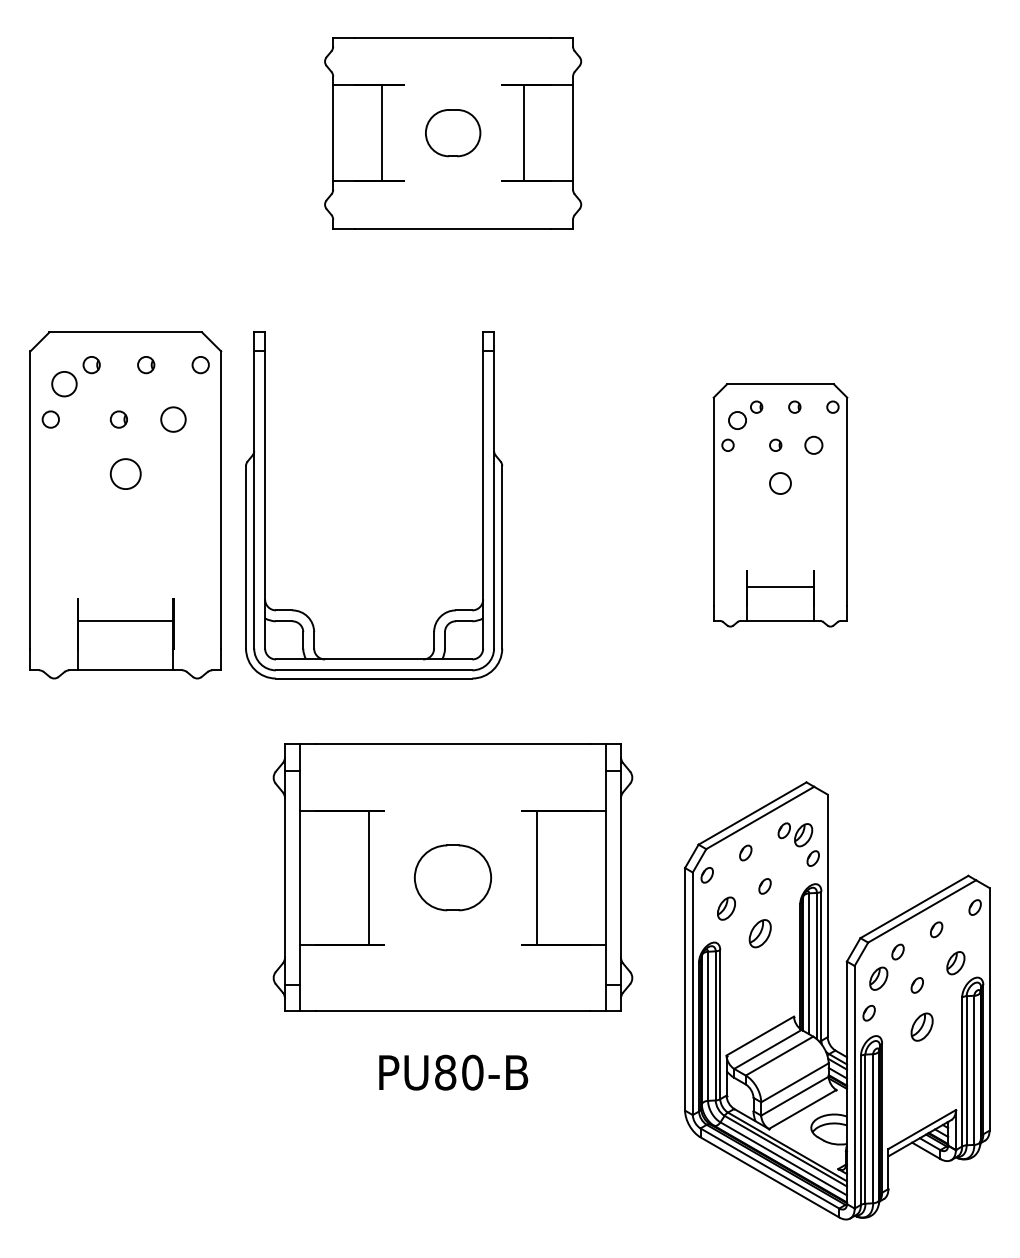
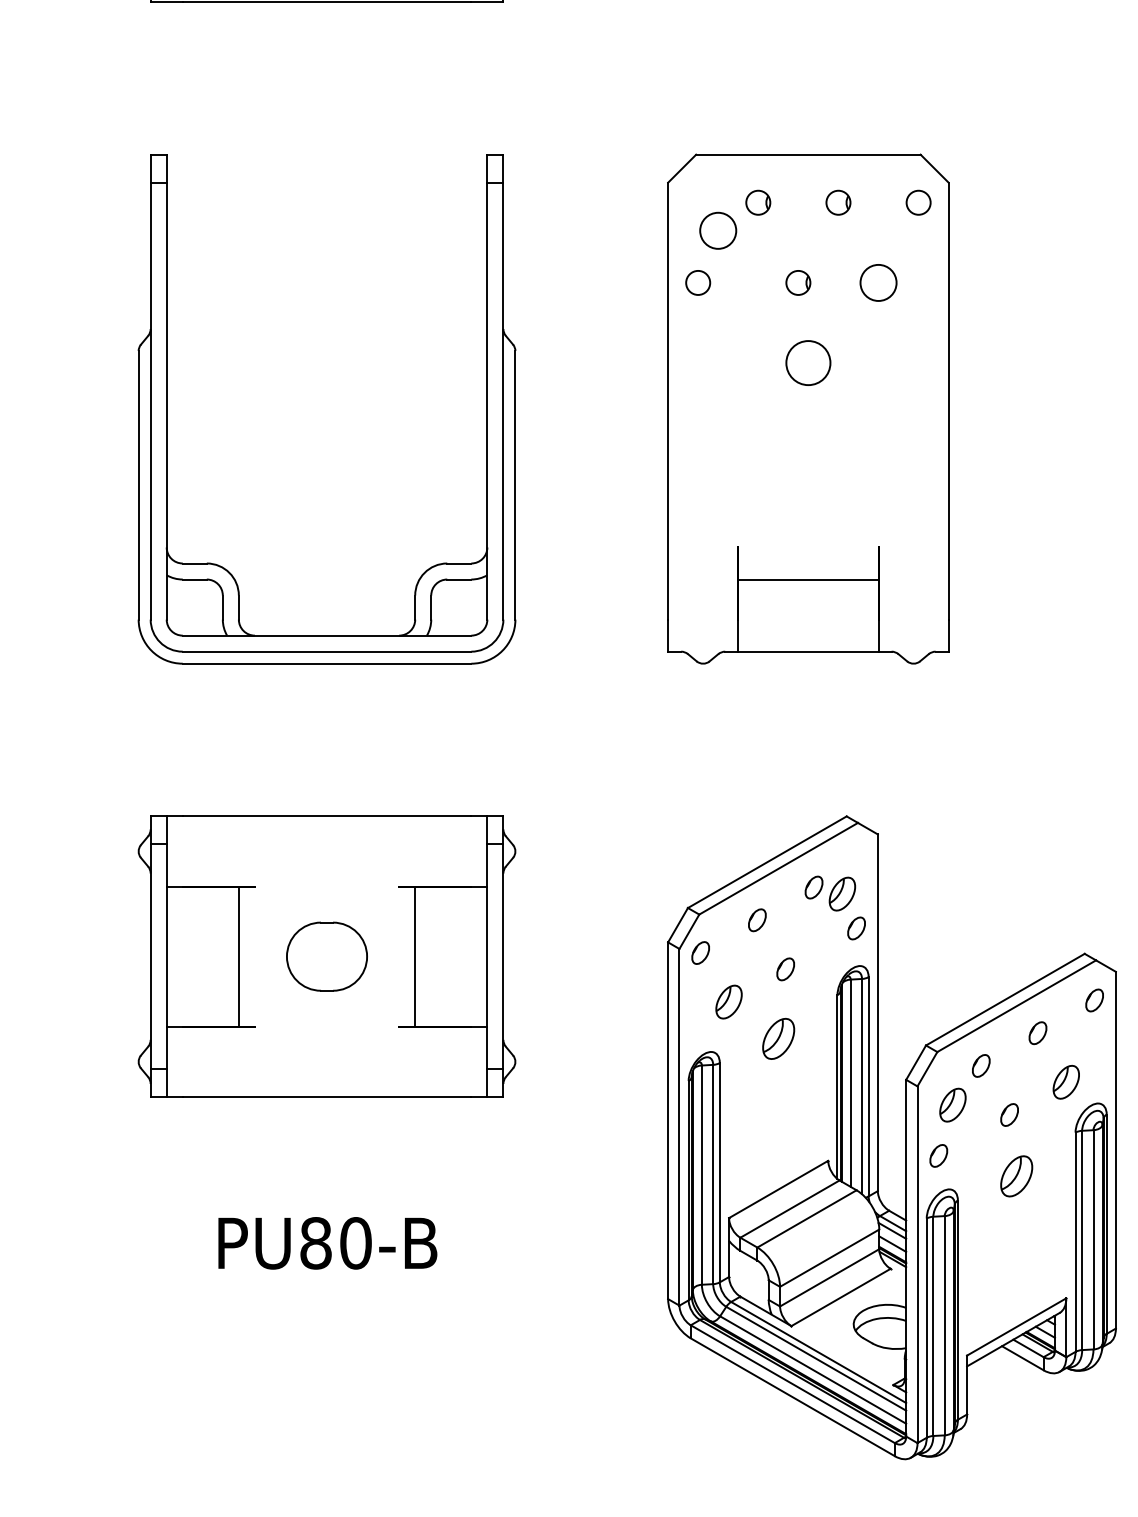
part: (482, 505) -> (486, 409), moved
part: (780, 505) -> (808, 409), size x1.43
part: (453, 877) -> (327, 956), size x0.71

